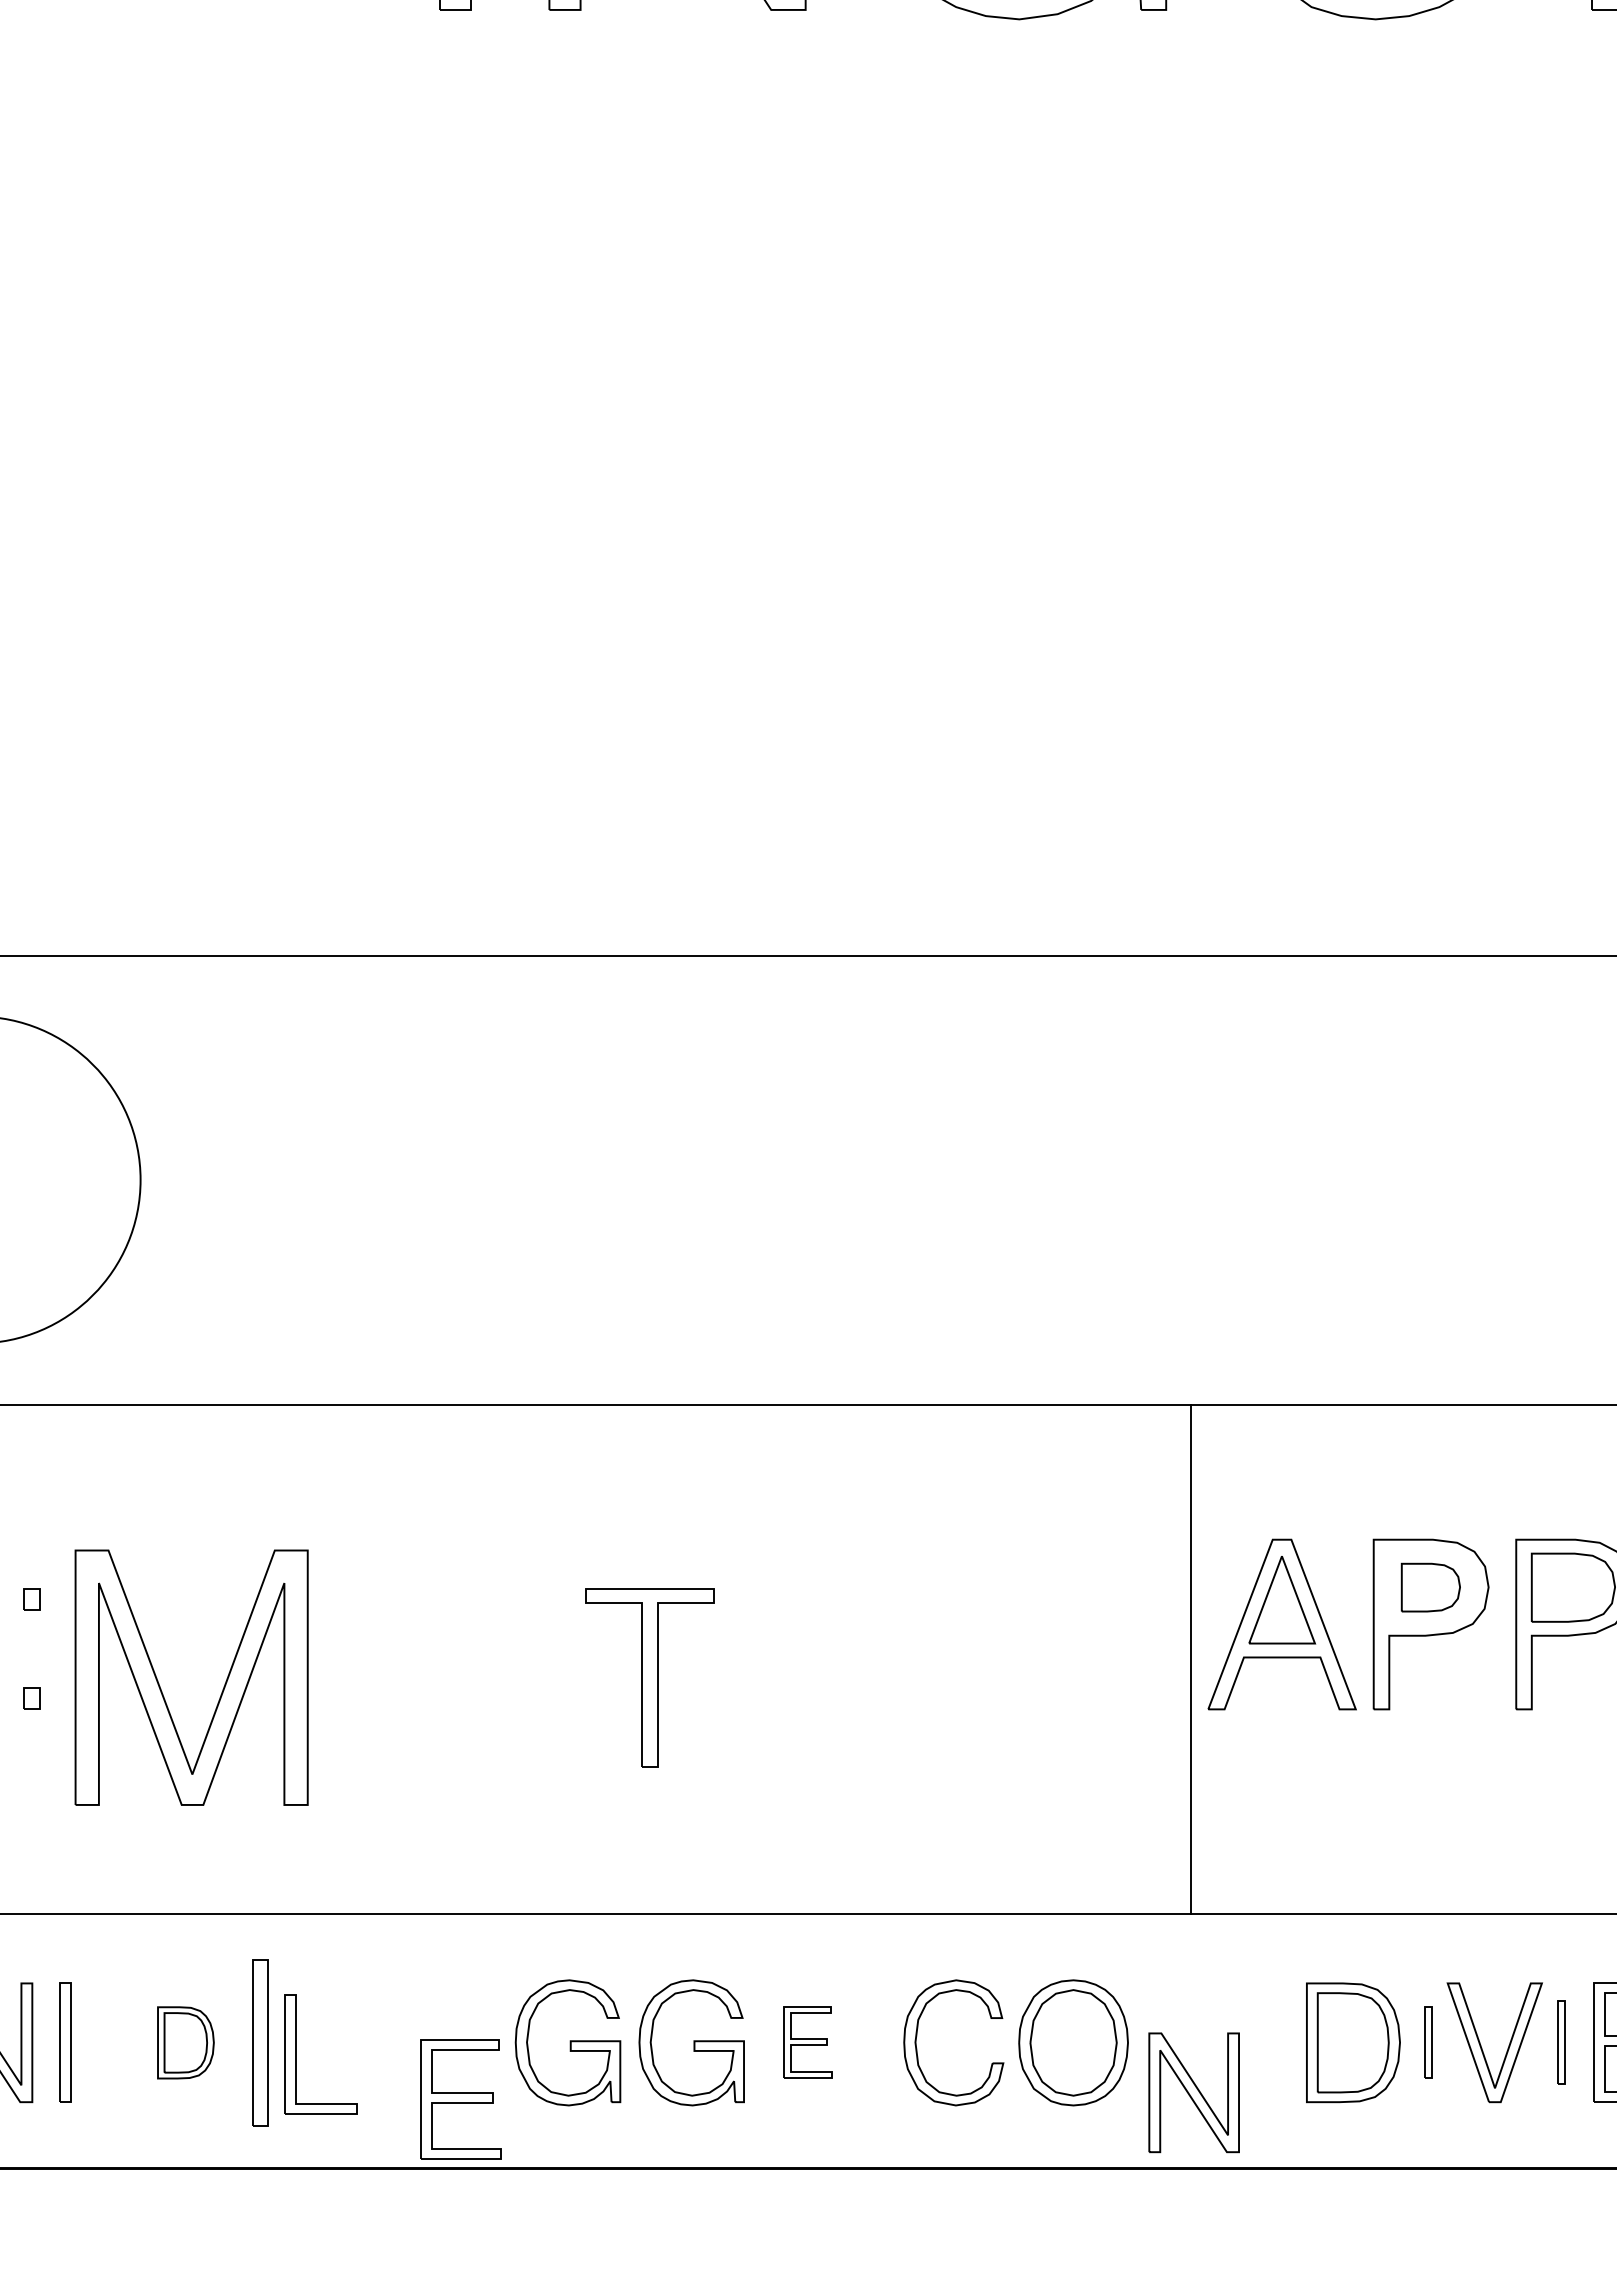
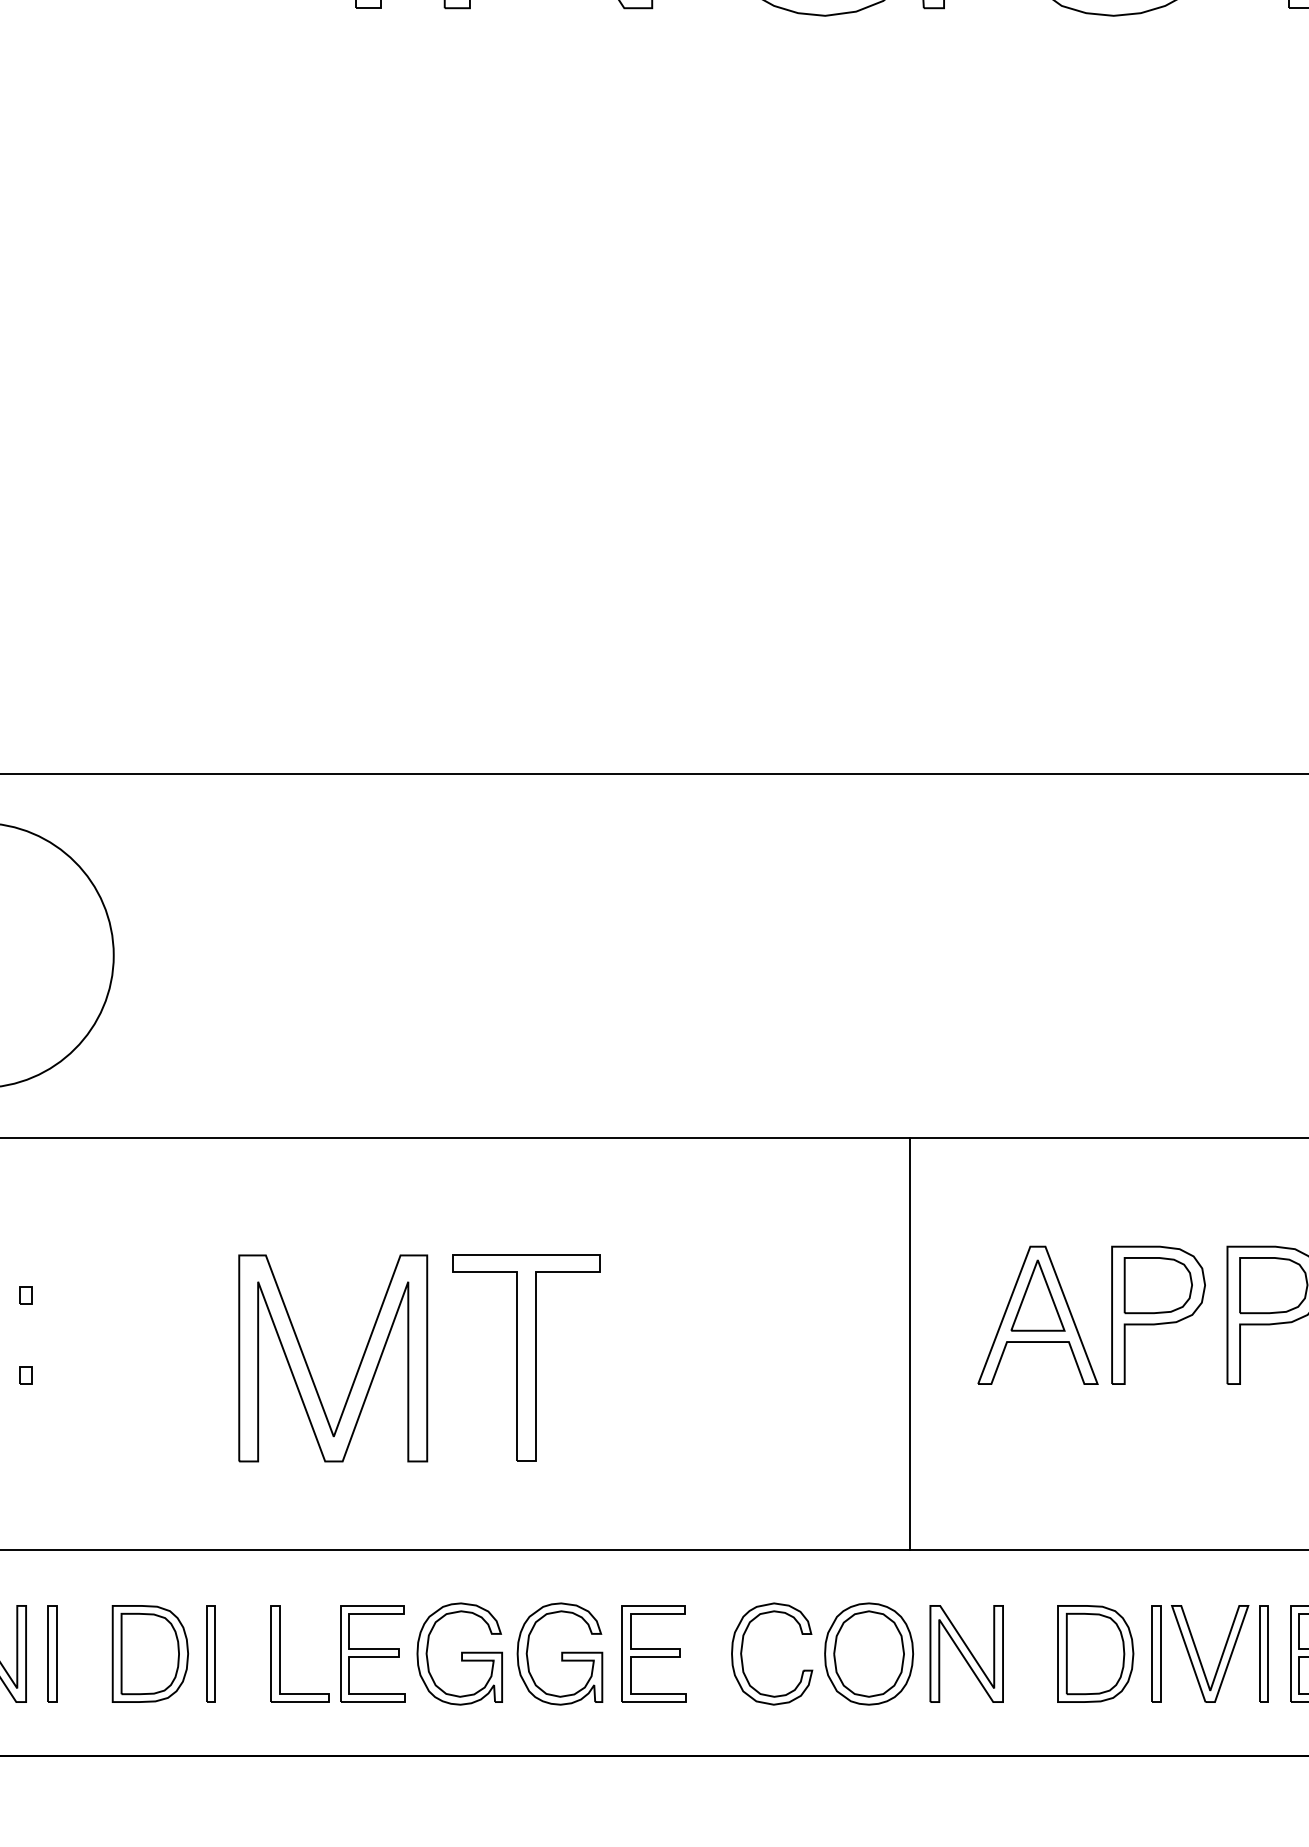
part: (1430, 1587) -> (1158, 1285), size x1.43
line: (1190, 1659) -> (910, 1343), moved
part: (649, 1677) -> (525, 1358), size x1.43
part: (161, 1688) -> (308, 1367), moved
part: (185, 2042) -> (150, 1653), size x1.67
part: (260, 2042) -> (210, 1653), size x0.71
part: (807, 2042) -> (653, 1653), size x1.67
part: (1428, 2042) -> (1156, 1653), size x1.67
part: (1561, 2042) -> (1264, 1653), size x1.43
part: (296, 2054) -> (280, 1653), moved
part: (1193, 2092) -> (966, 1653), moved
part: (460, 2099) -> (372, 1653), moved

